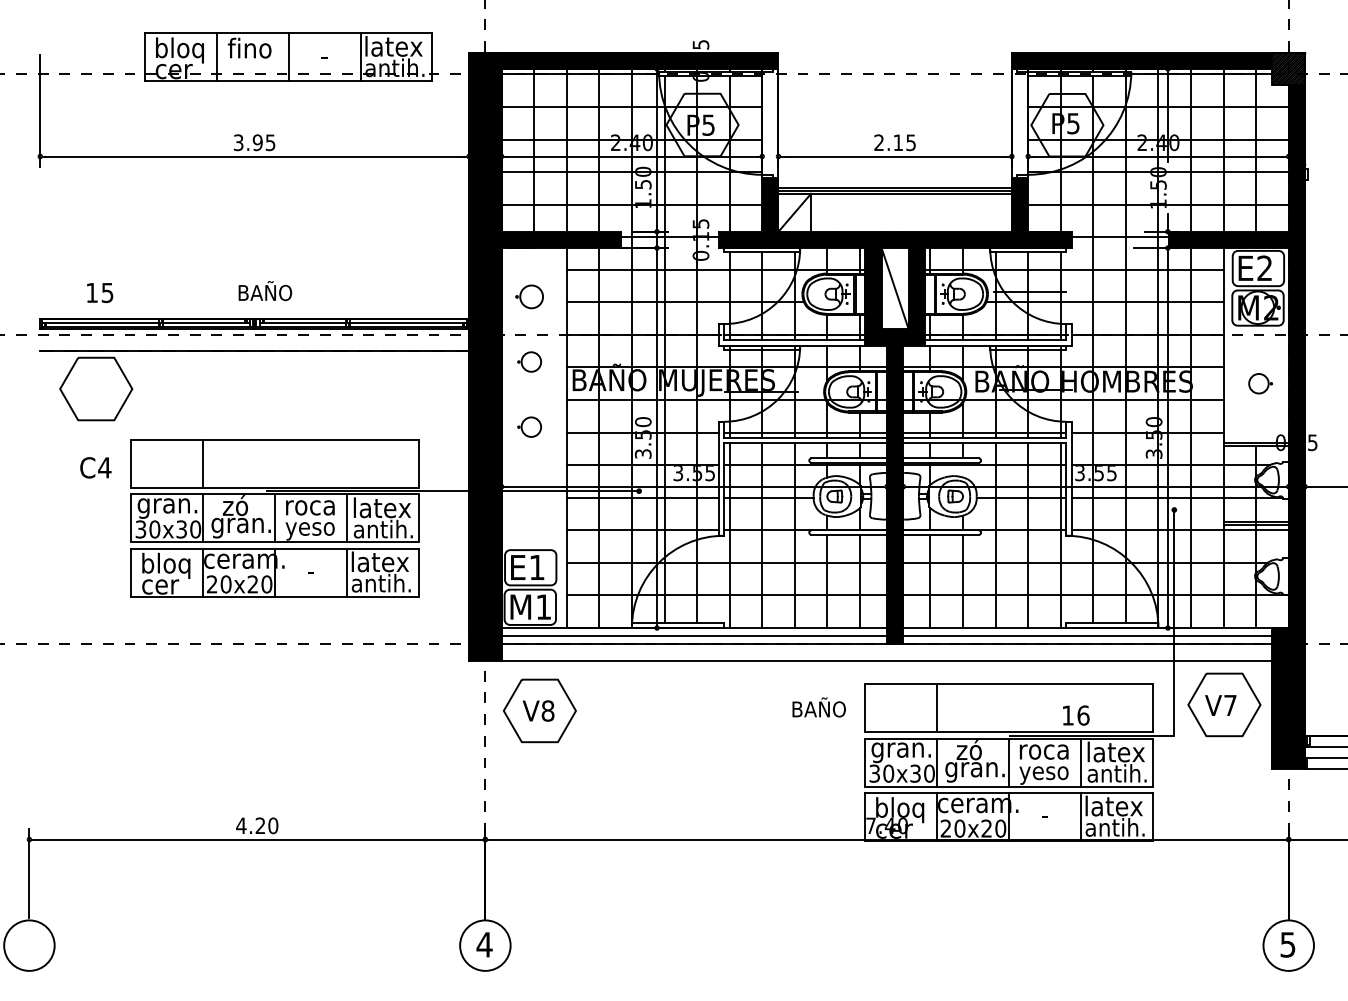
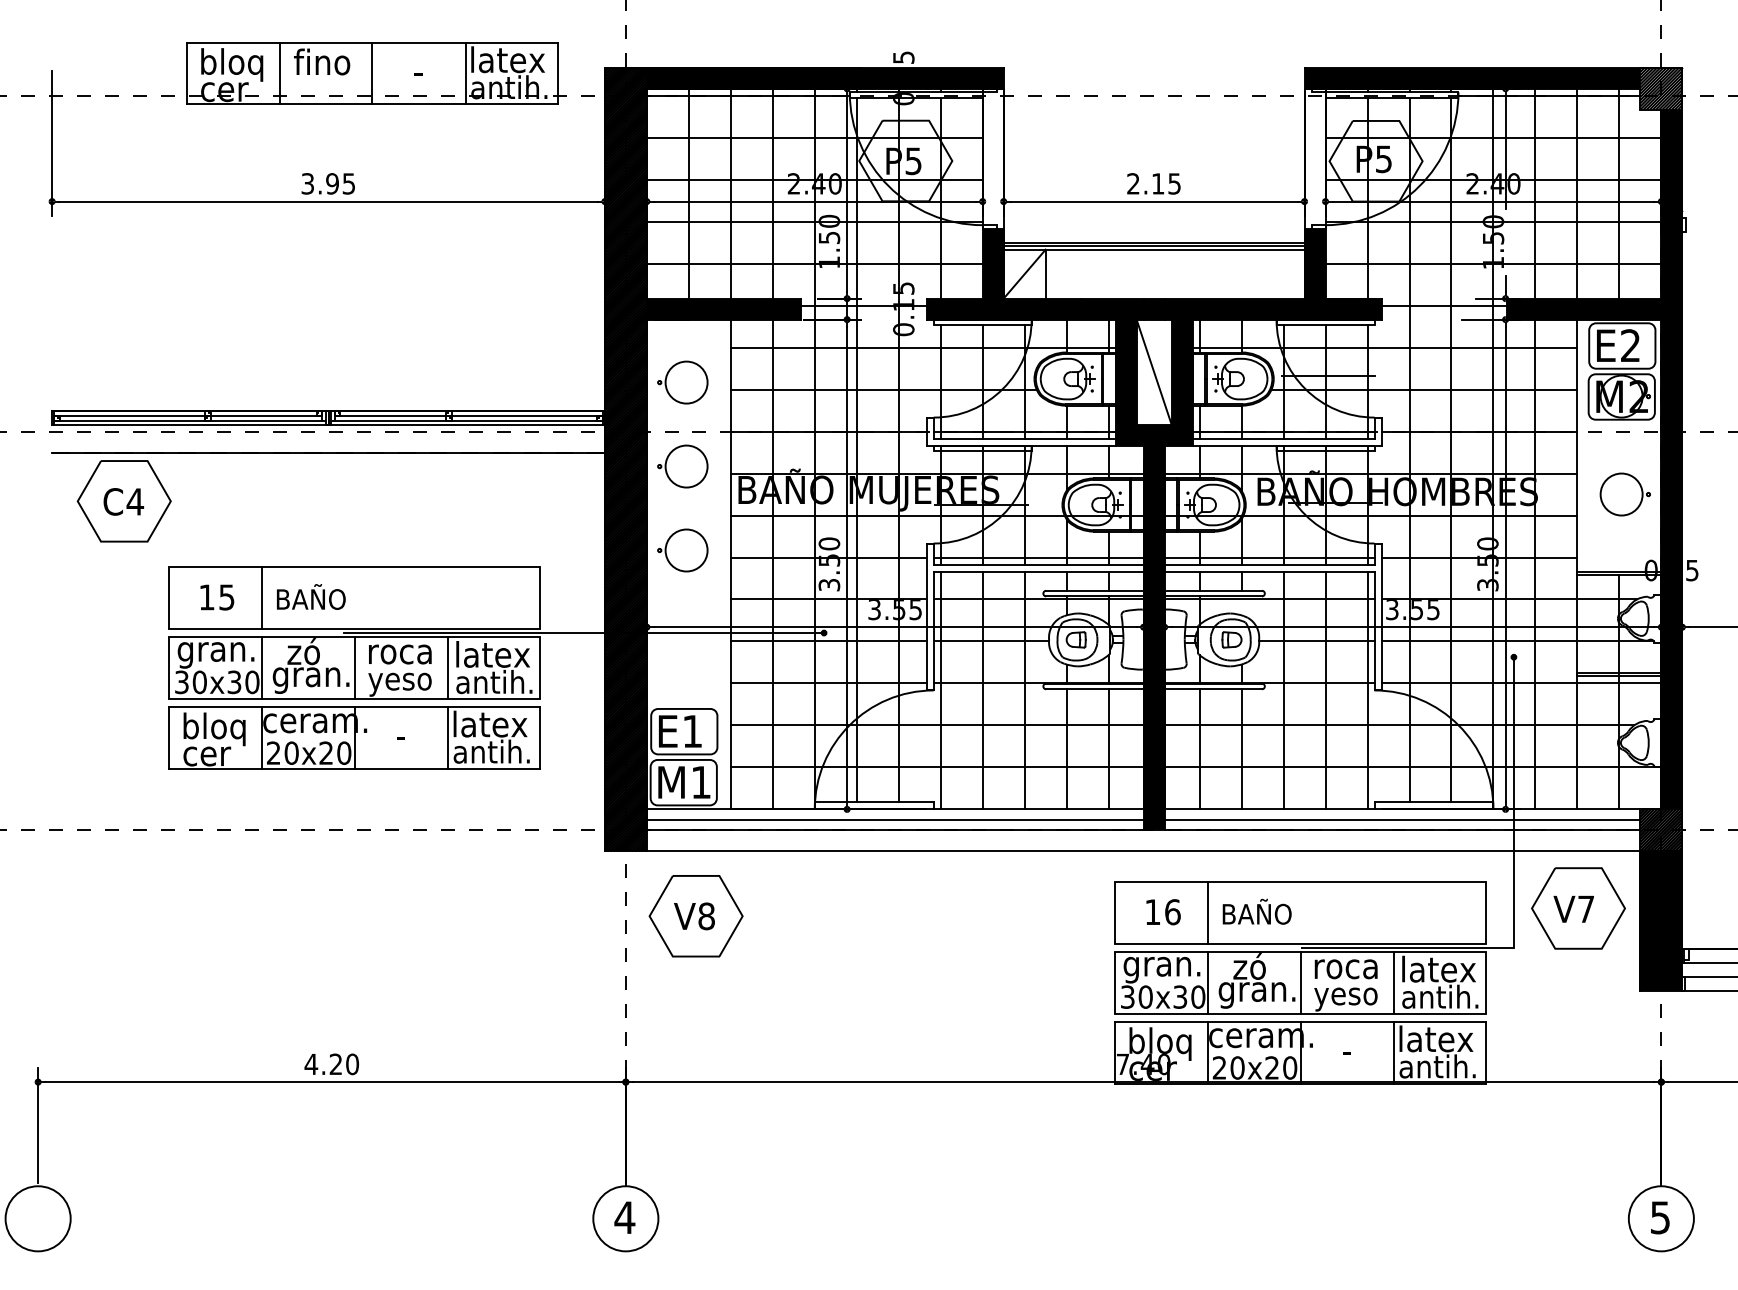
text: (265, 290) -> (311, 596), moved
text: (100, 292) -> (217, 597), moved
part: (529, 296) -> (682, 382), size x1.43
part: (529, 362) -> (682, 466), size x1.67
part: (1260, 383) -> (1624, 494), size x1.67
part: (529, 427) -> (682, 550), size x1.67
text: (95, 467) -> (123, 501), moved
text: (818, 707) -> (1256, 911), moved
text: (1076, 715) -> (1163, 912), moved

